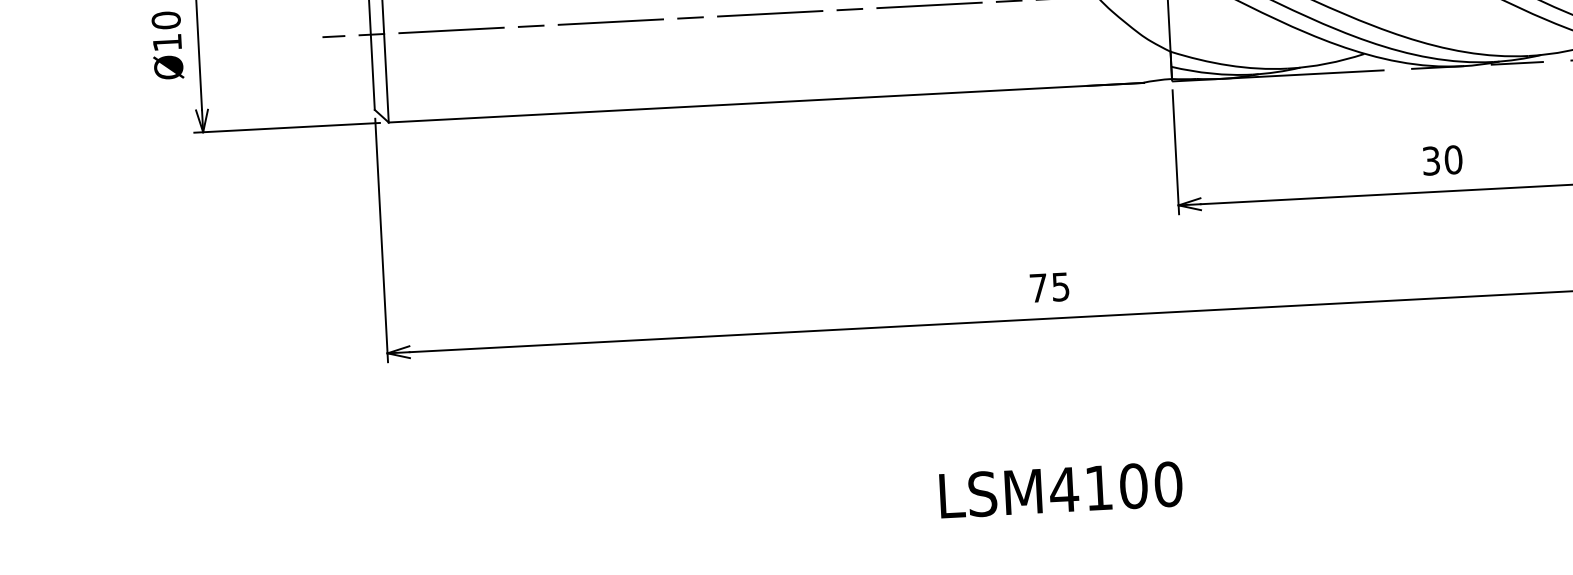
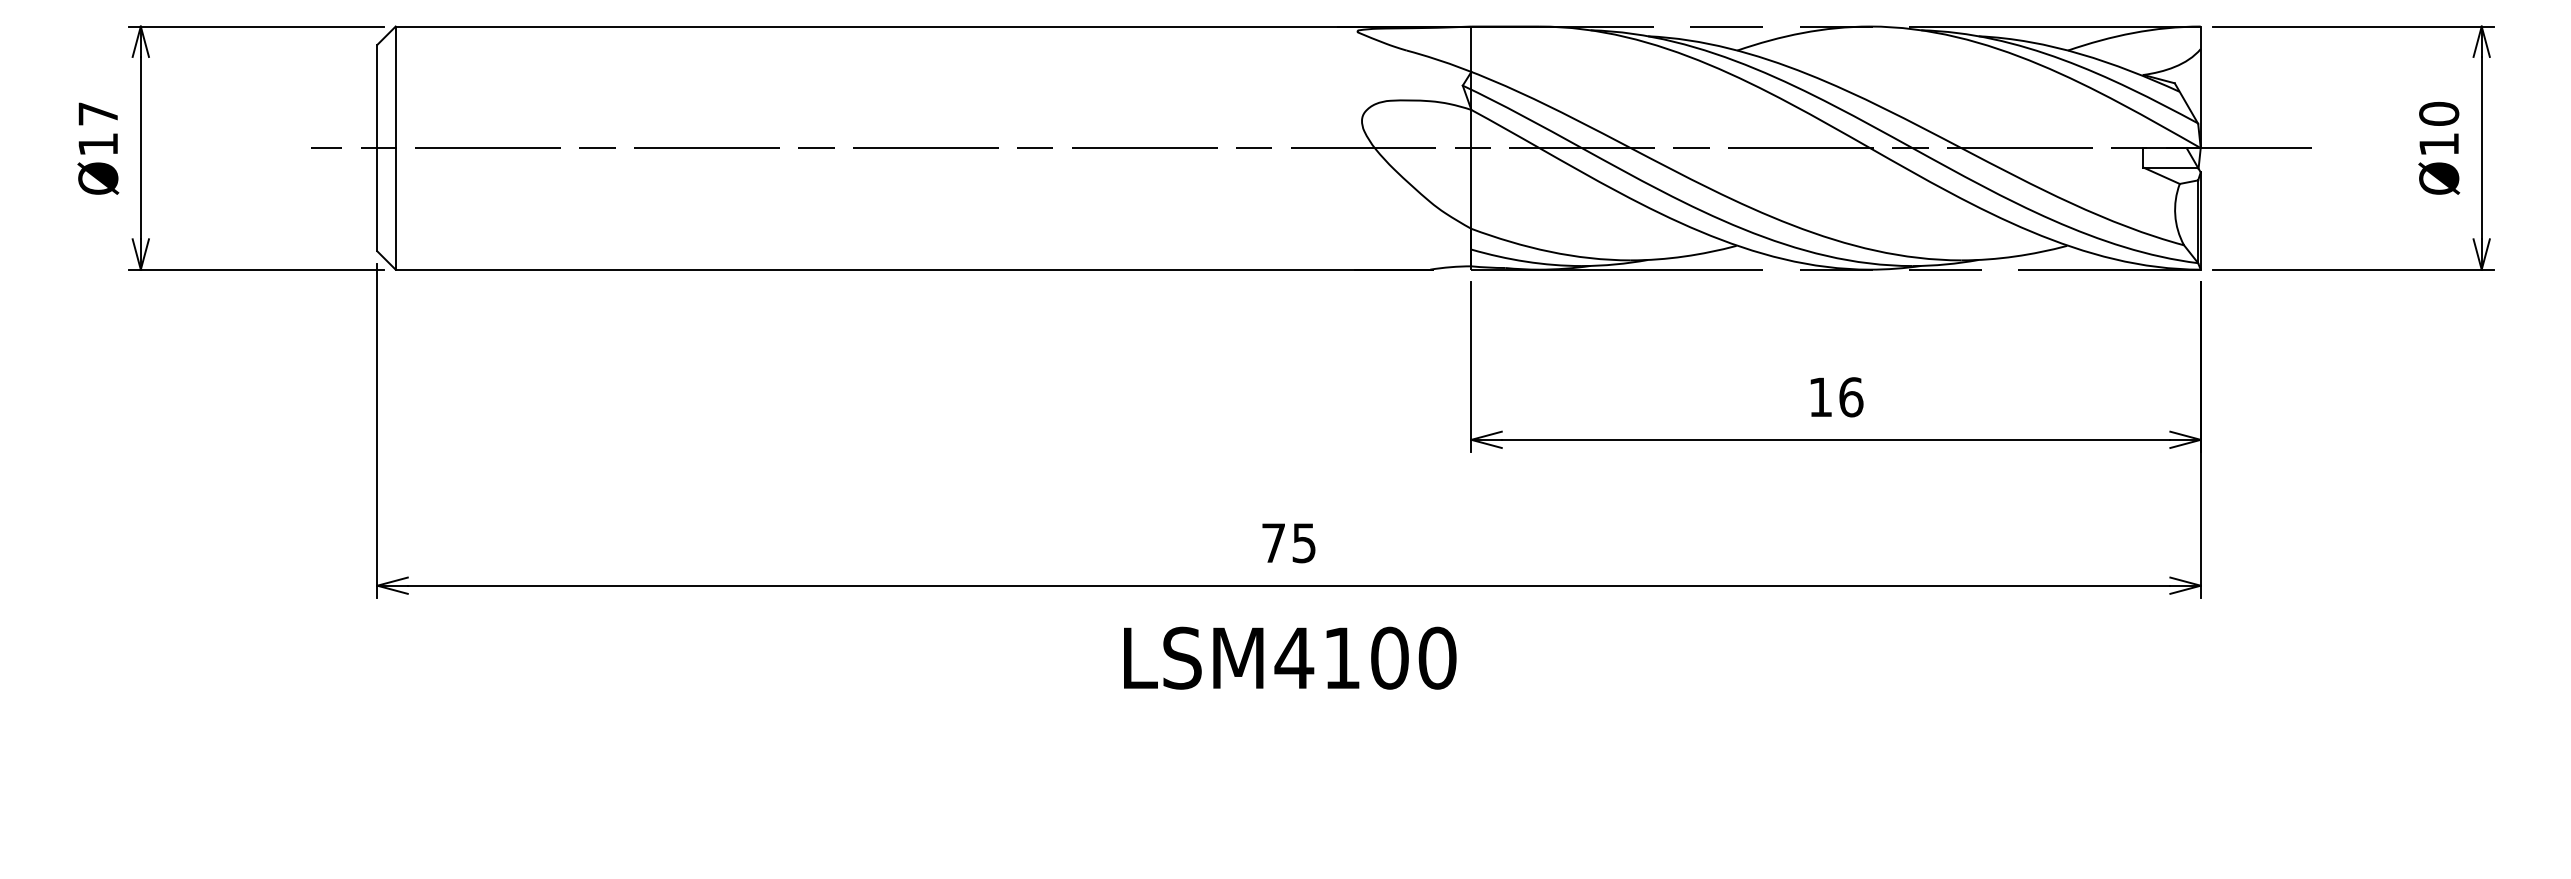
text: (166, 20) -> (98, 113), Ø10 -> Ø17
text: (1442, 160) -> (1836, 397), 30 -> 16
text: (1061, 489) -> (1290, 657), moved

